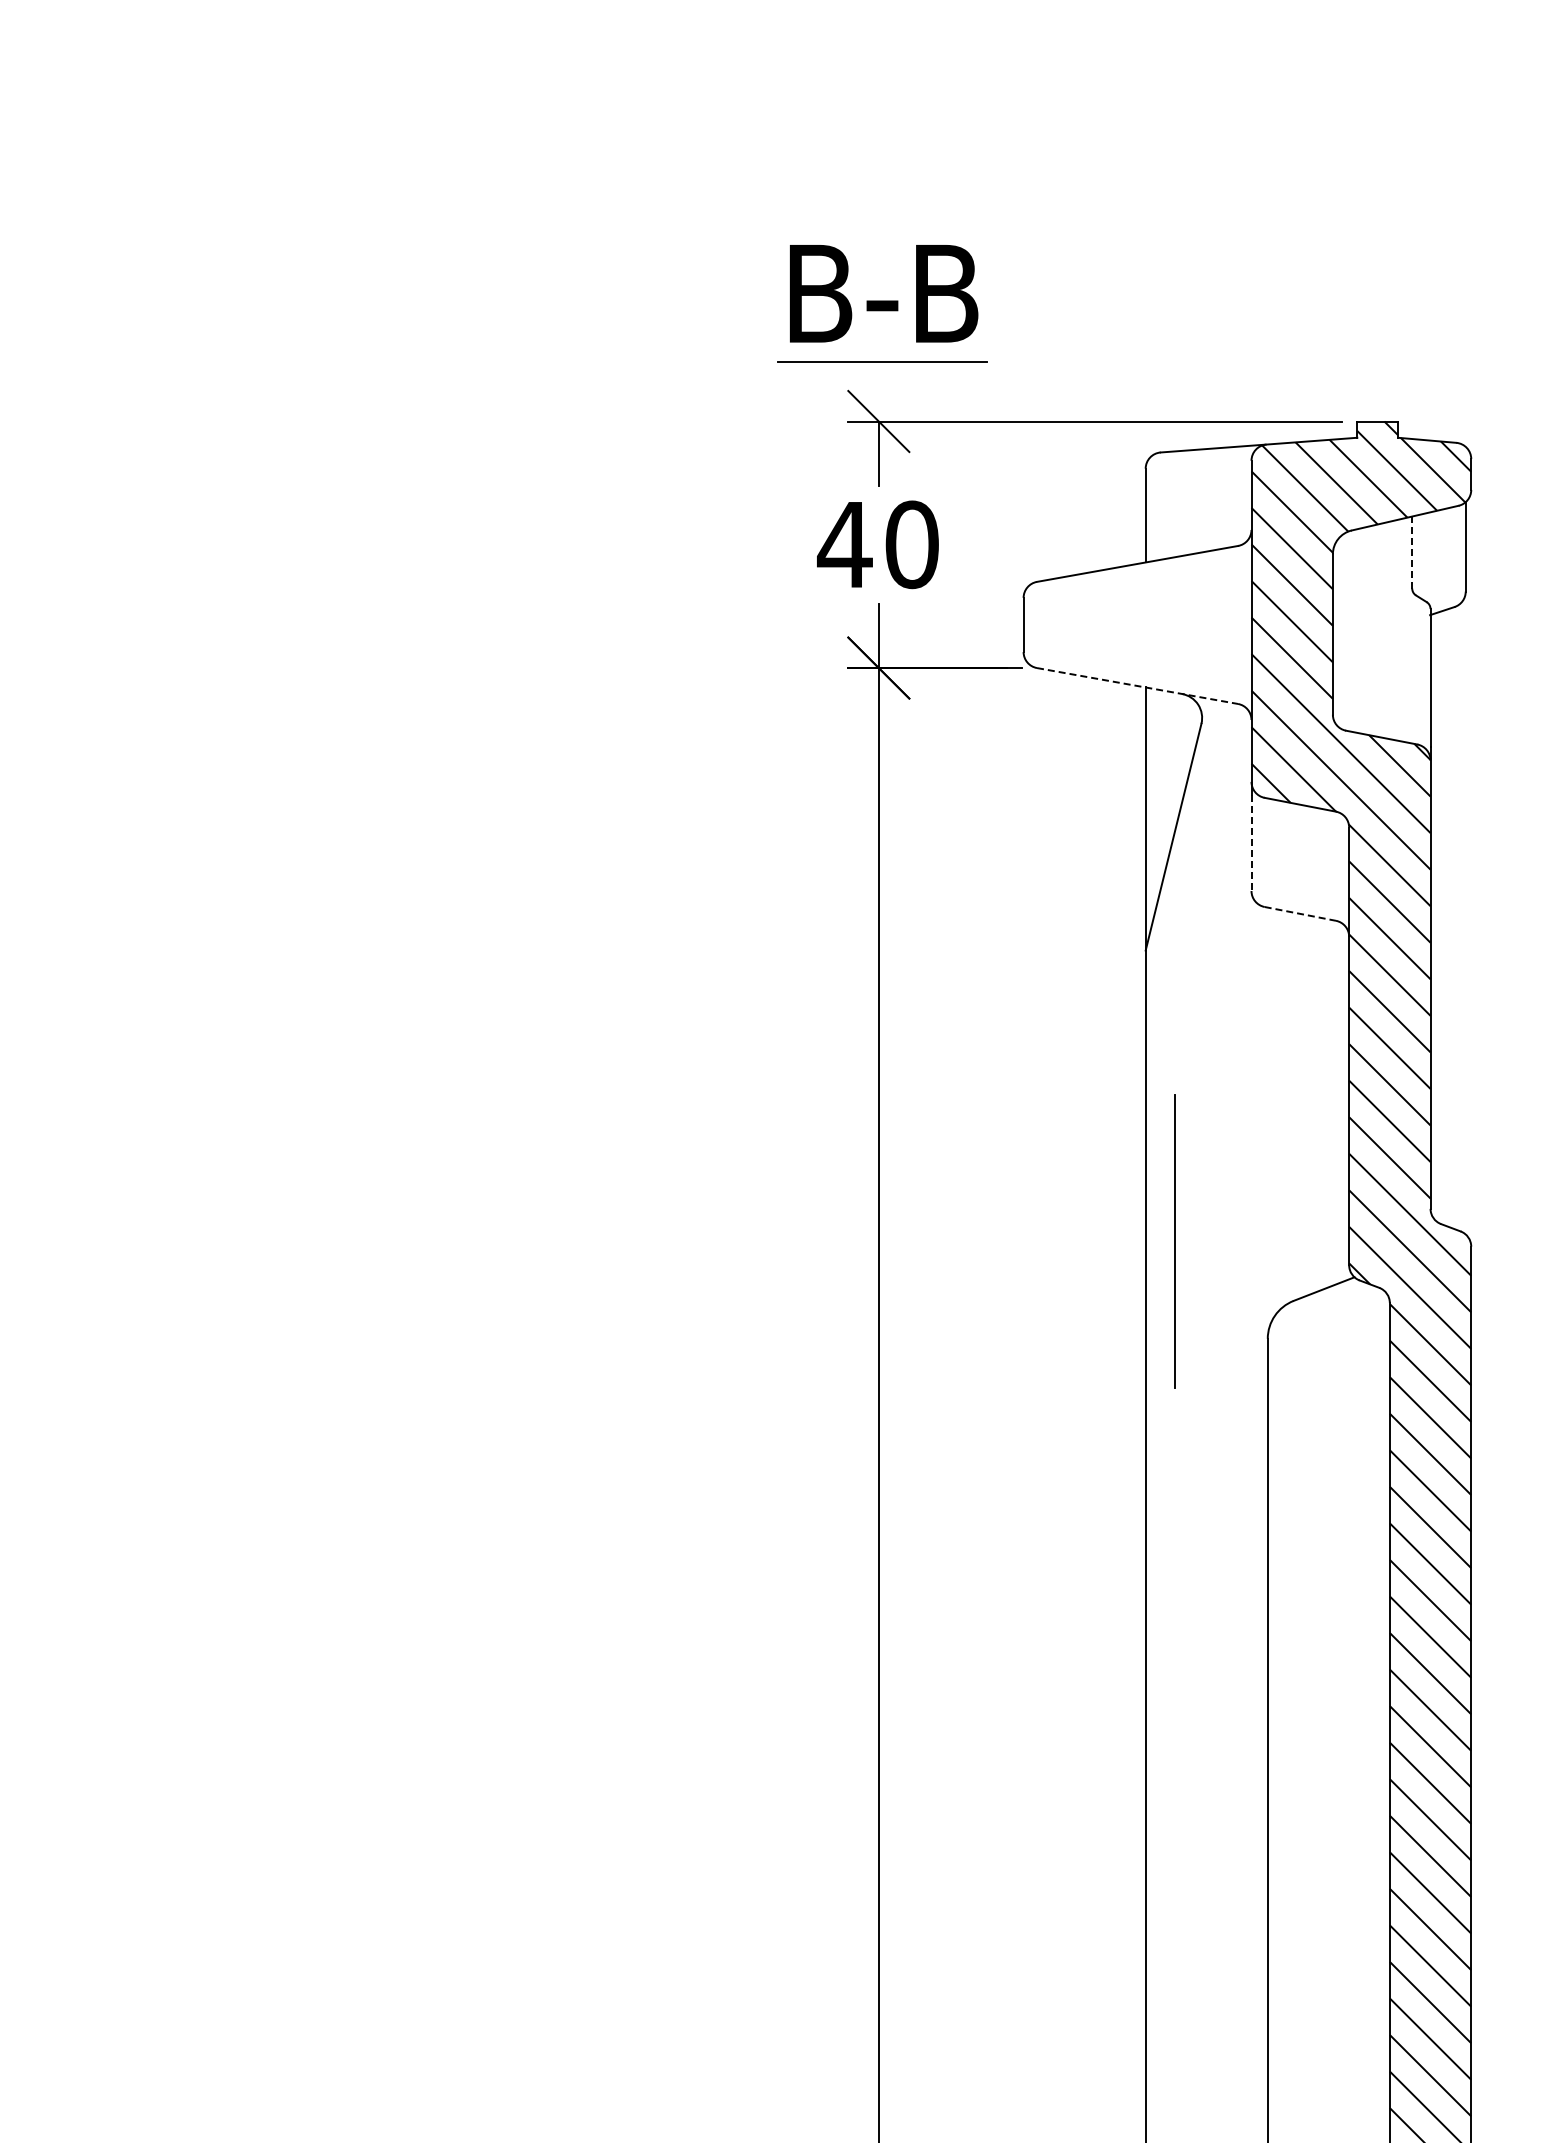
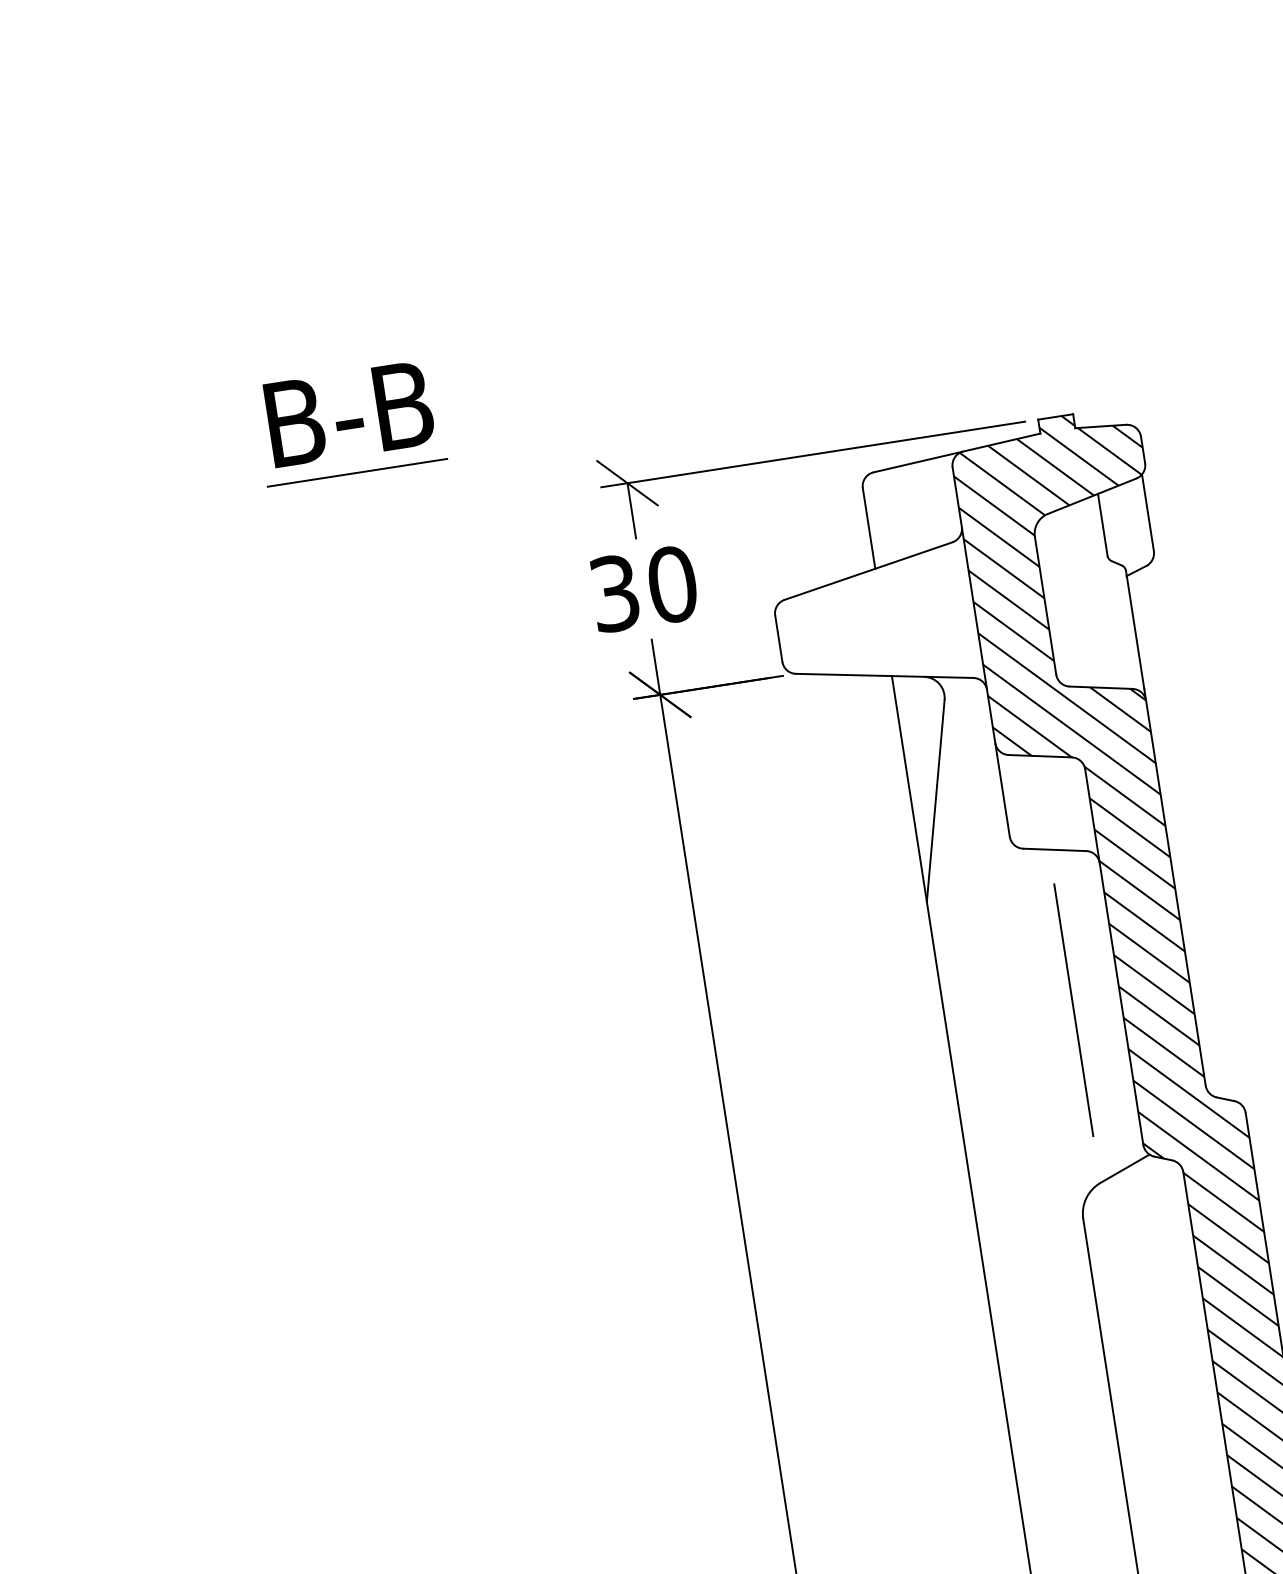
part: (882, 303) -> (349, 422), moved
text: (844, 544) -> (614, 593), 40 -> 30
line: (1412, 552) -> (1103, 524), dashed -> solid
line: (1138, 686) -> (885, 676), dashed -> solid
line: (1251, 843) -> (1003, 795), dashed -> solid
line: (1300, 914) -> (1054, 850), dashed -> solid
line: (1174, 1241) -> (1073, 1010), moved

